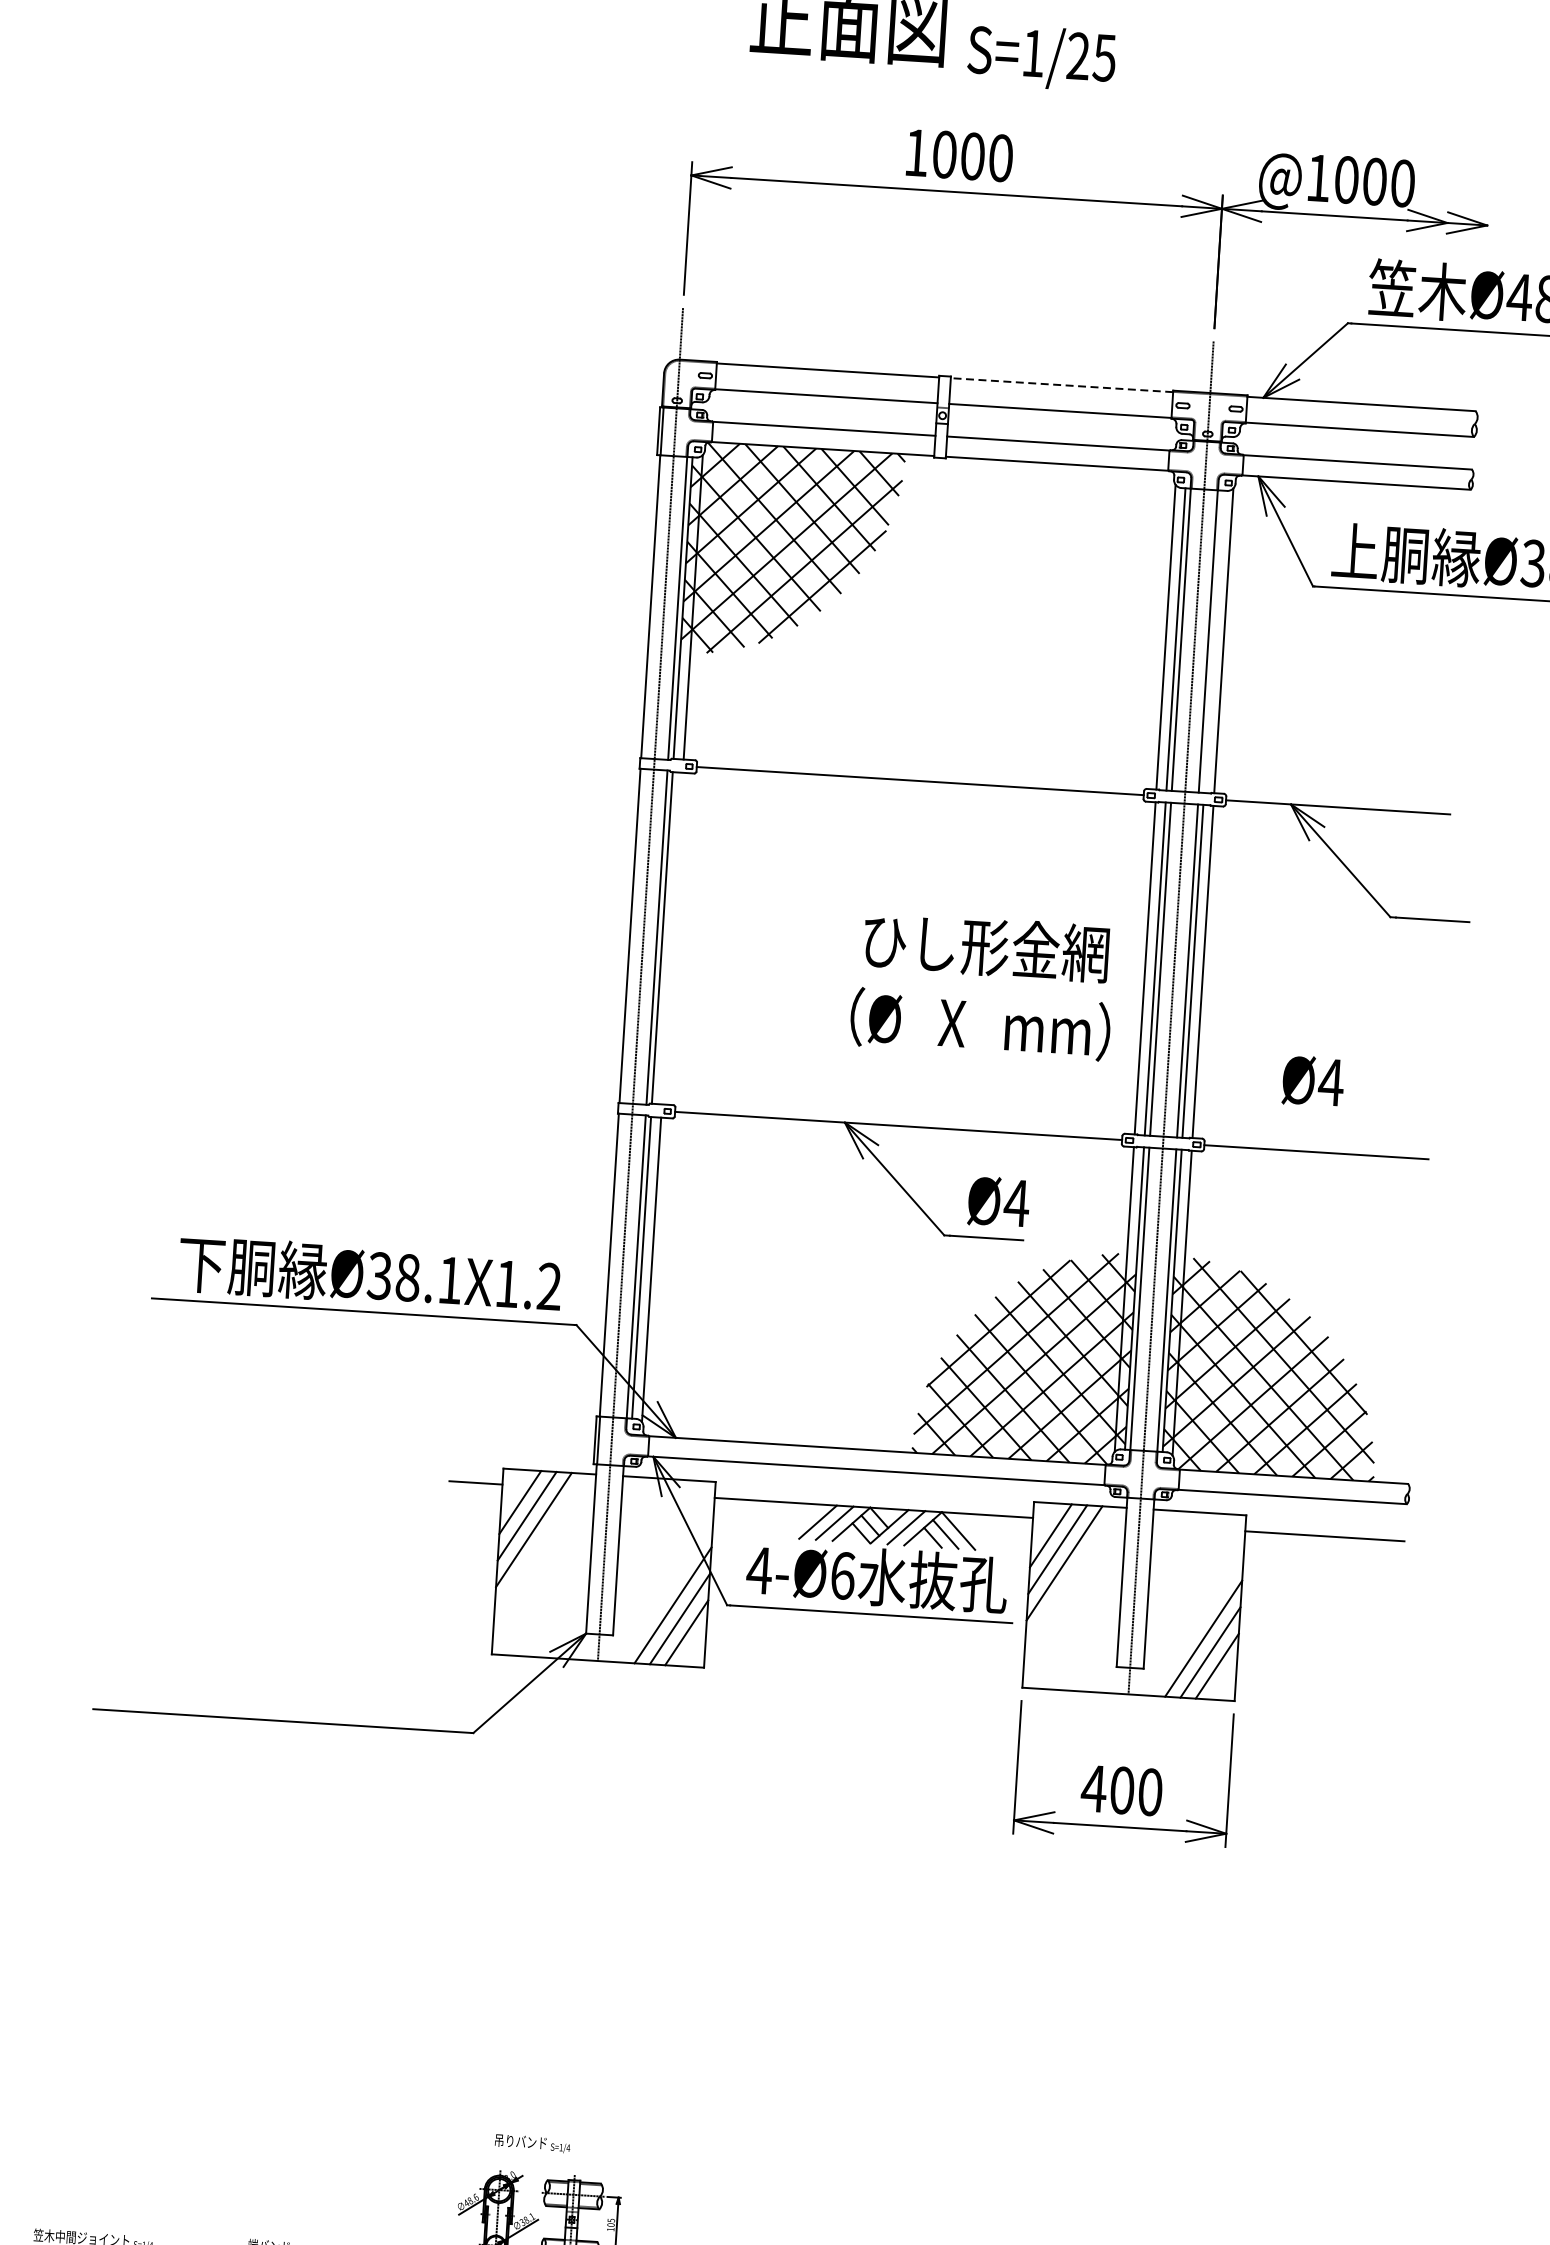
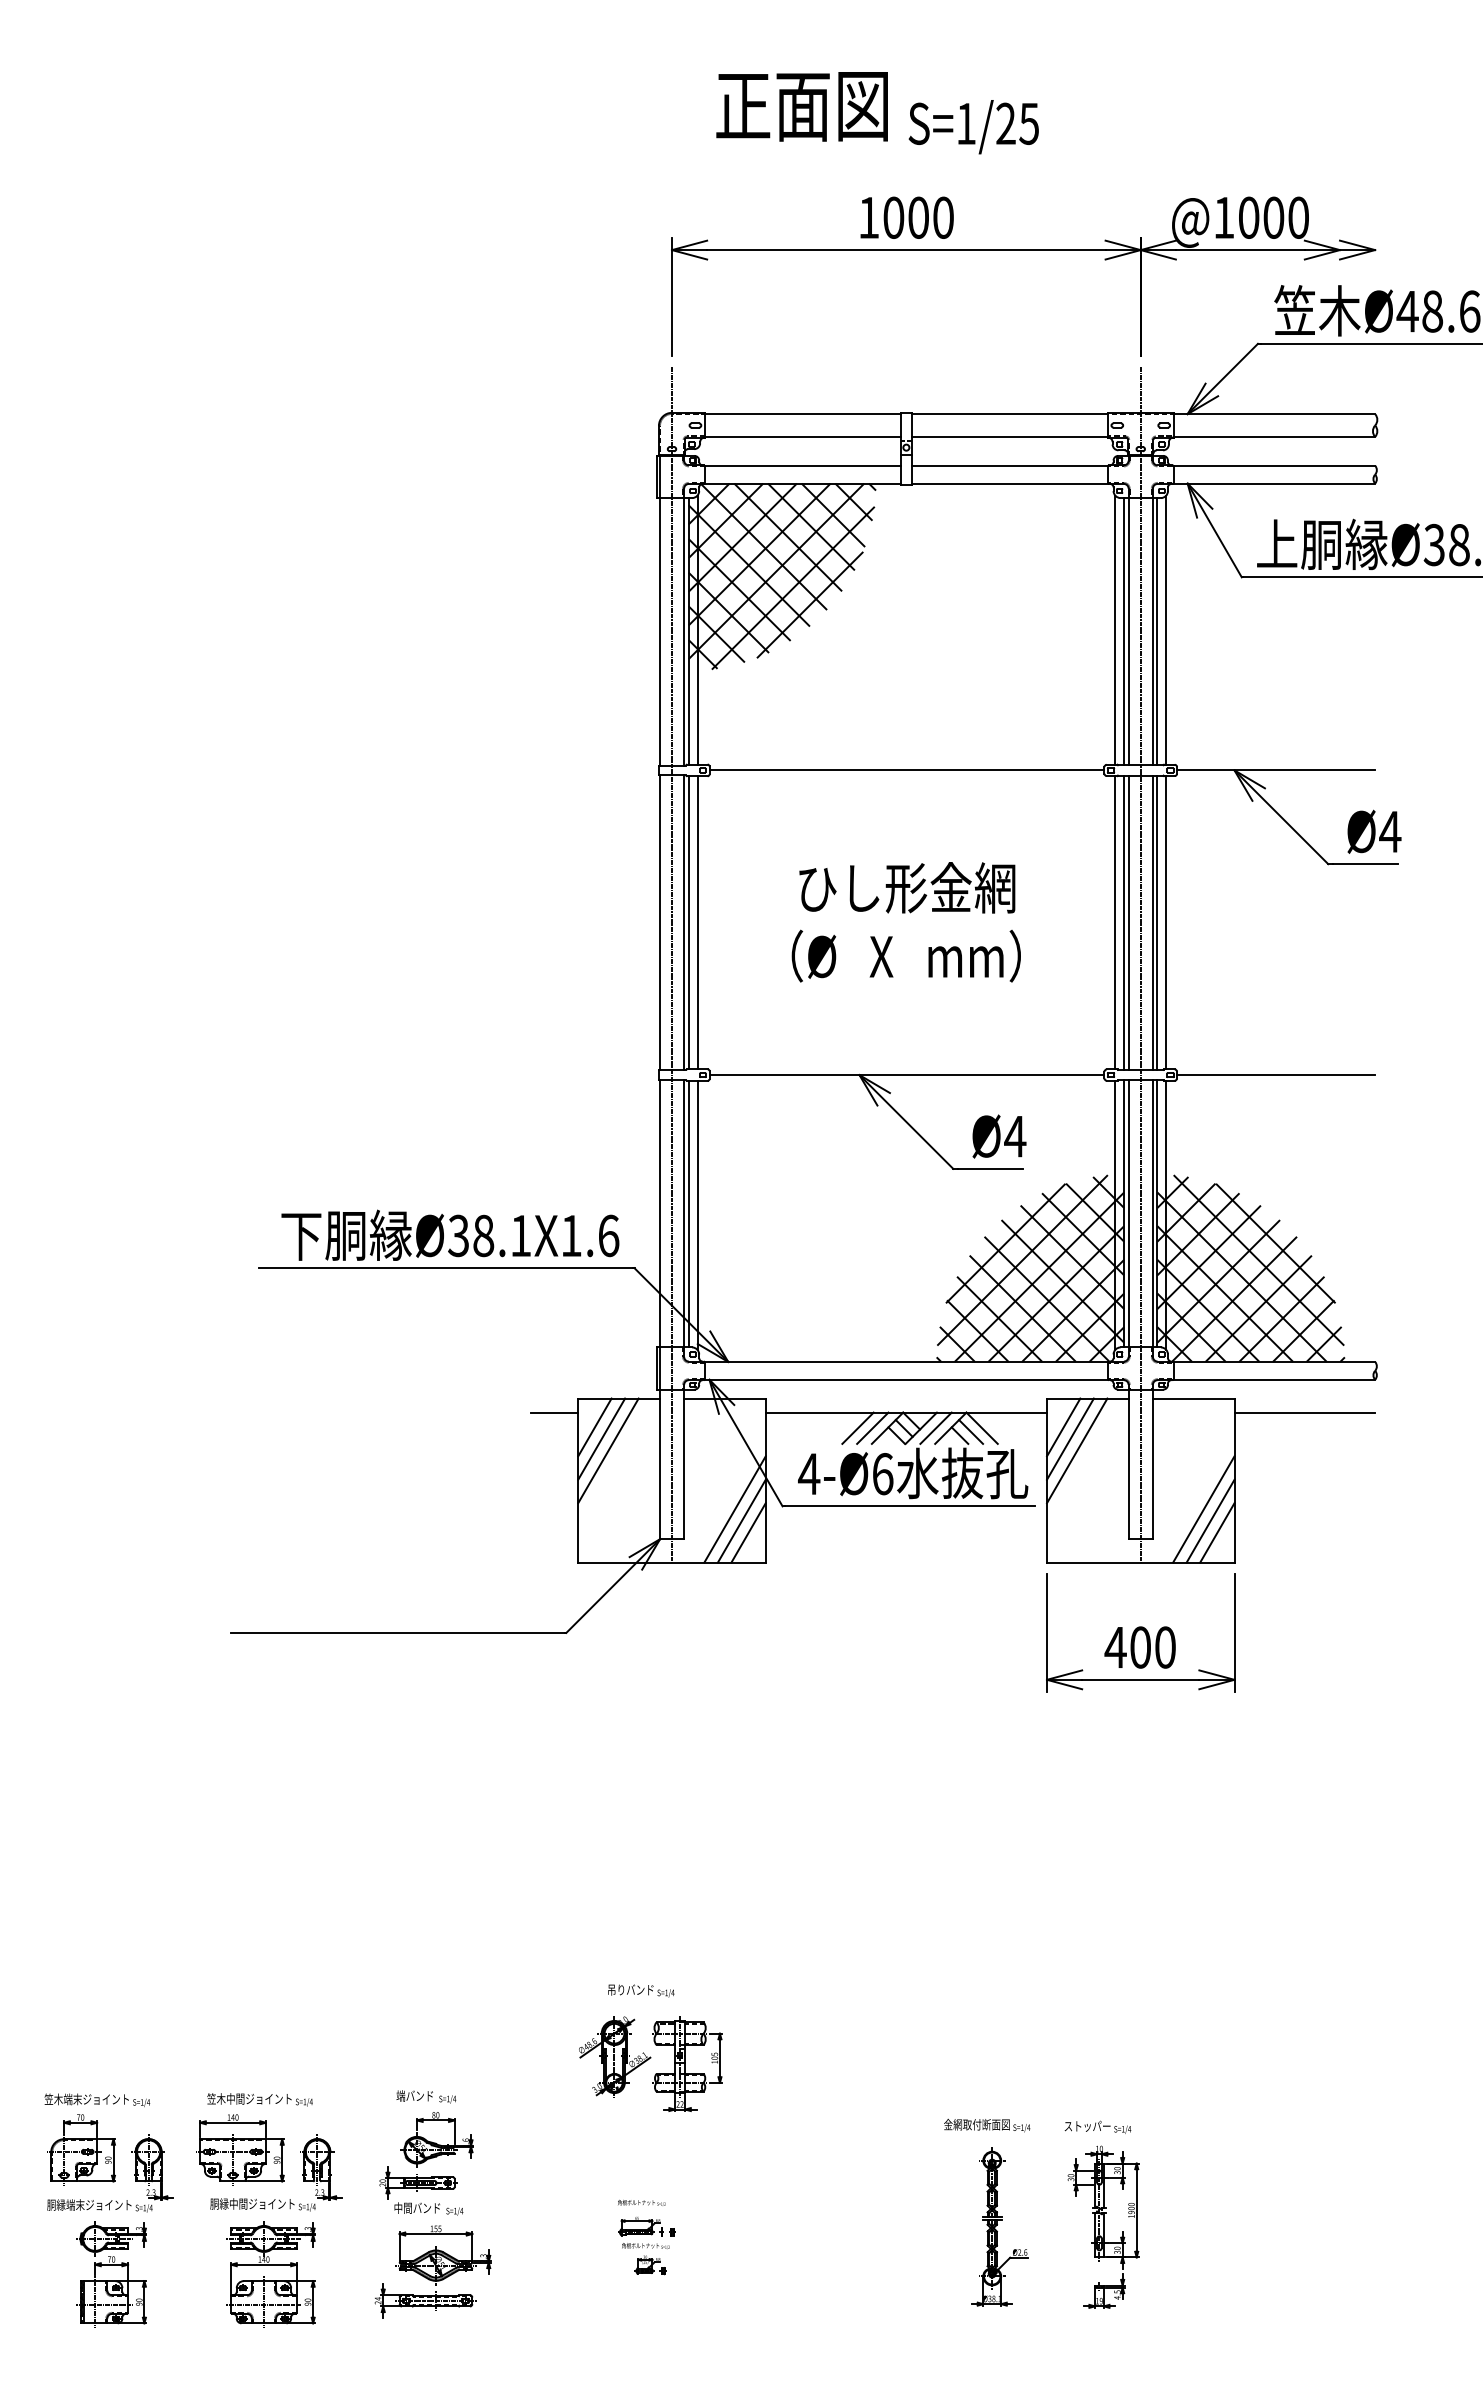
line: (1061, 385) -> (1009, 414), dashed -> solid
line: (1213, 641) -> (1157, 631), added
line: (672, 938) -> (697, 922), added
text: (981, 986) -> (905, 922), moved
text: (1313, 1080) -> (1374, 831), moved
text: (549, 1286) -> (608, 1235), Ø38.1X1.2 -> Ø38.1X1.6

